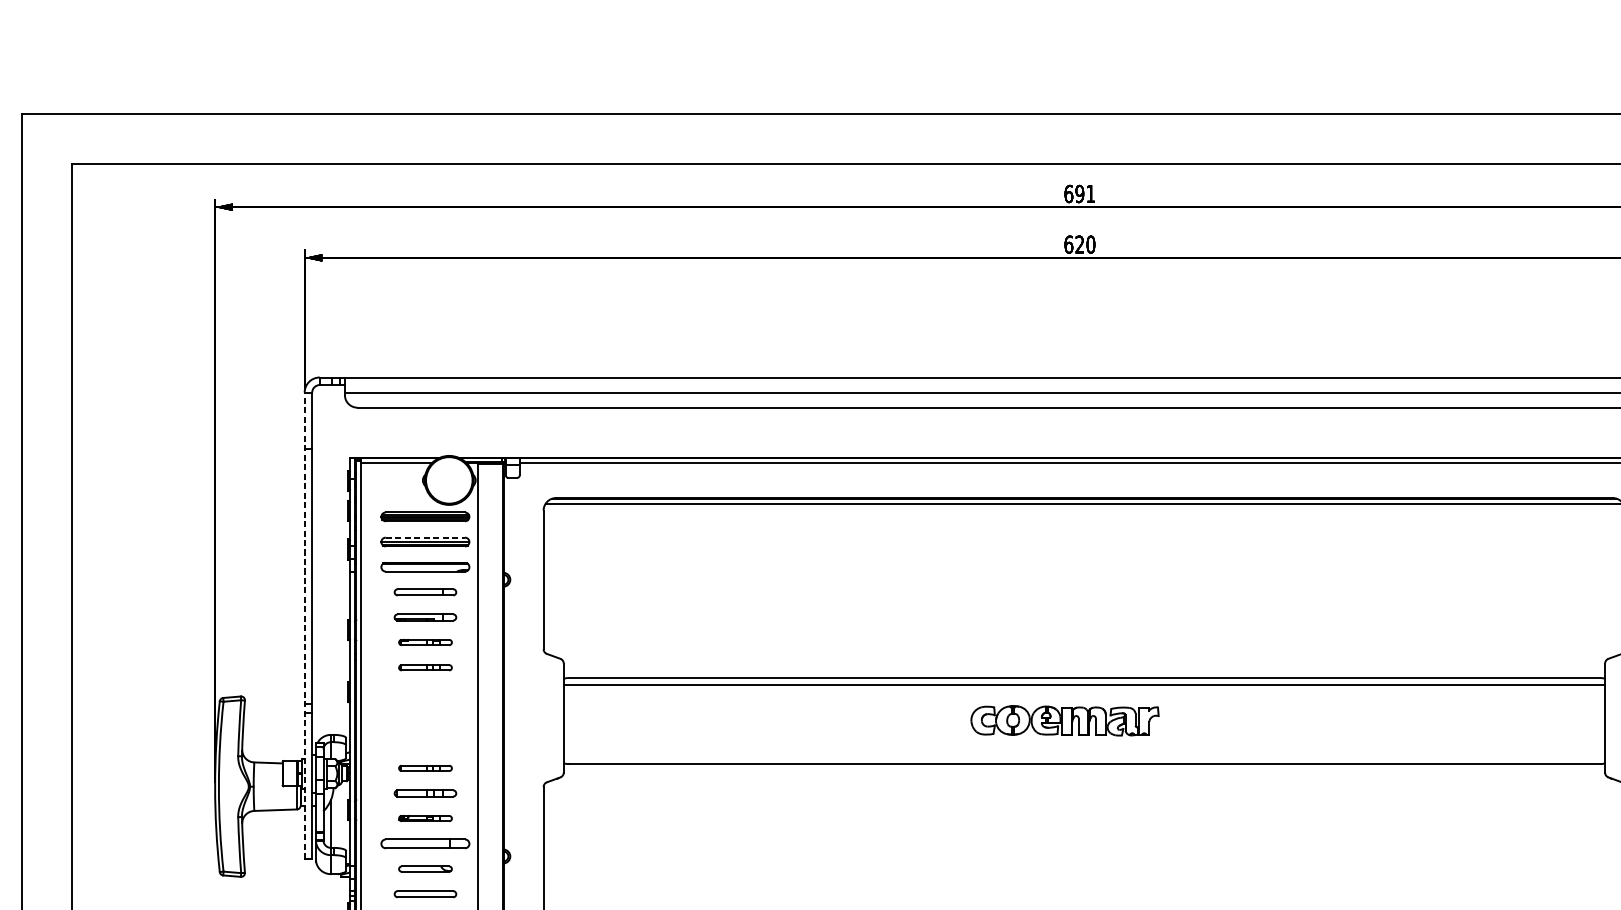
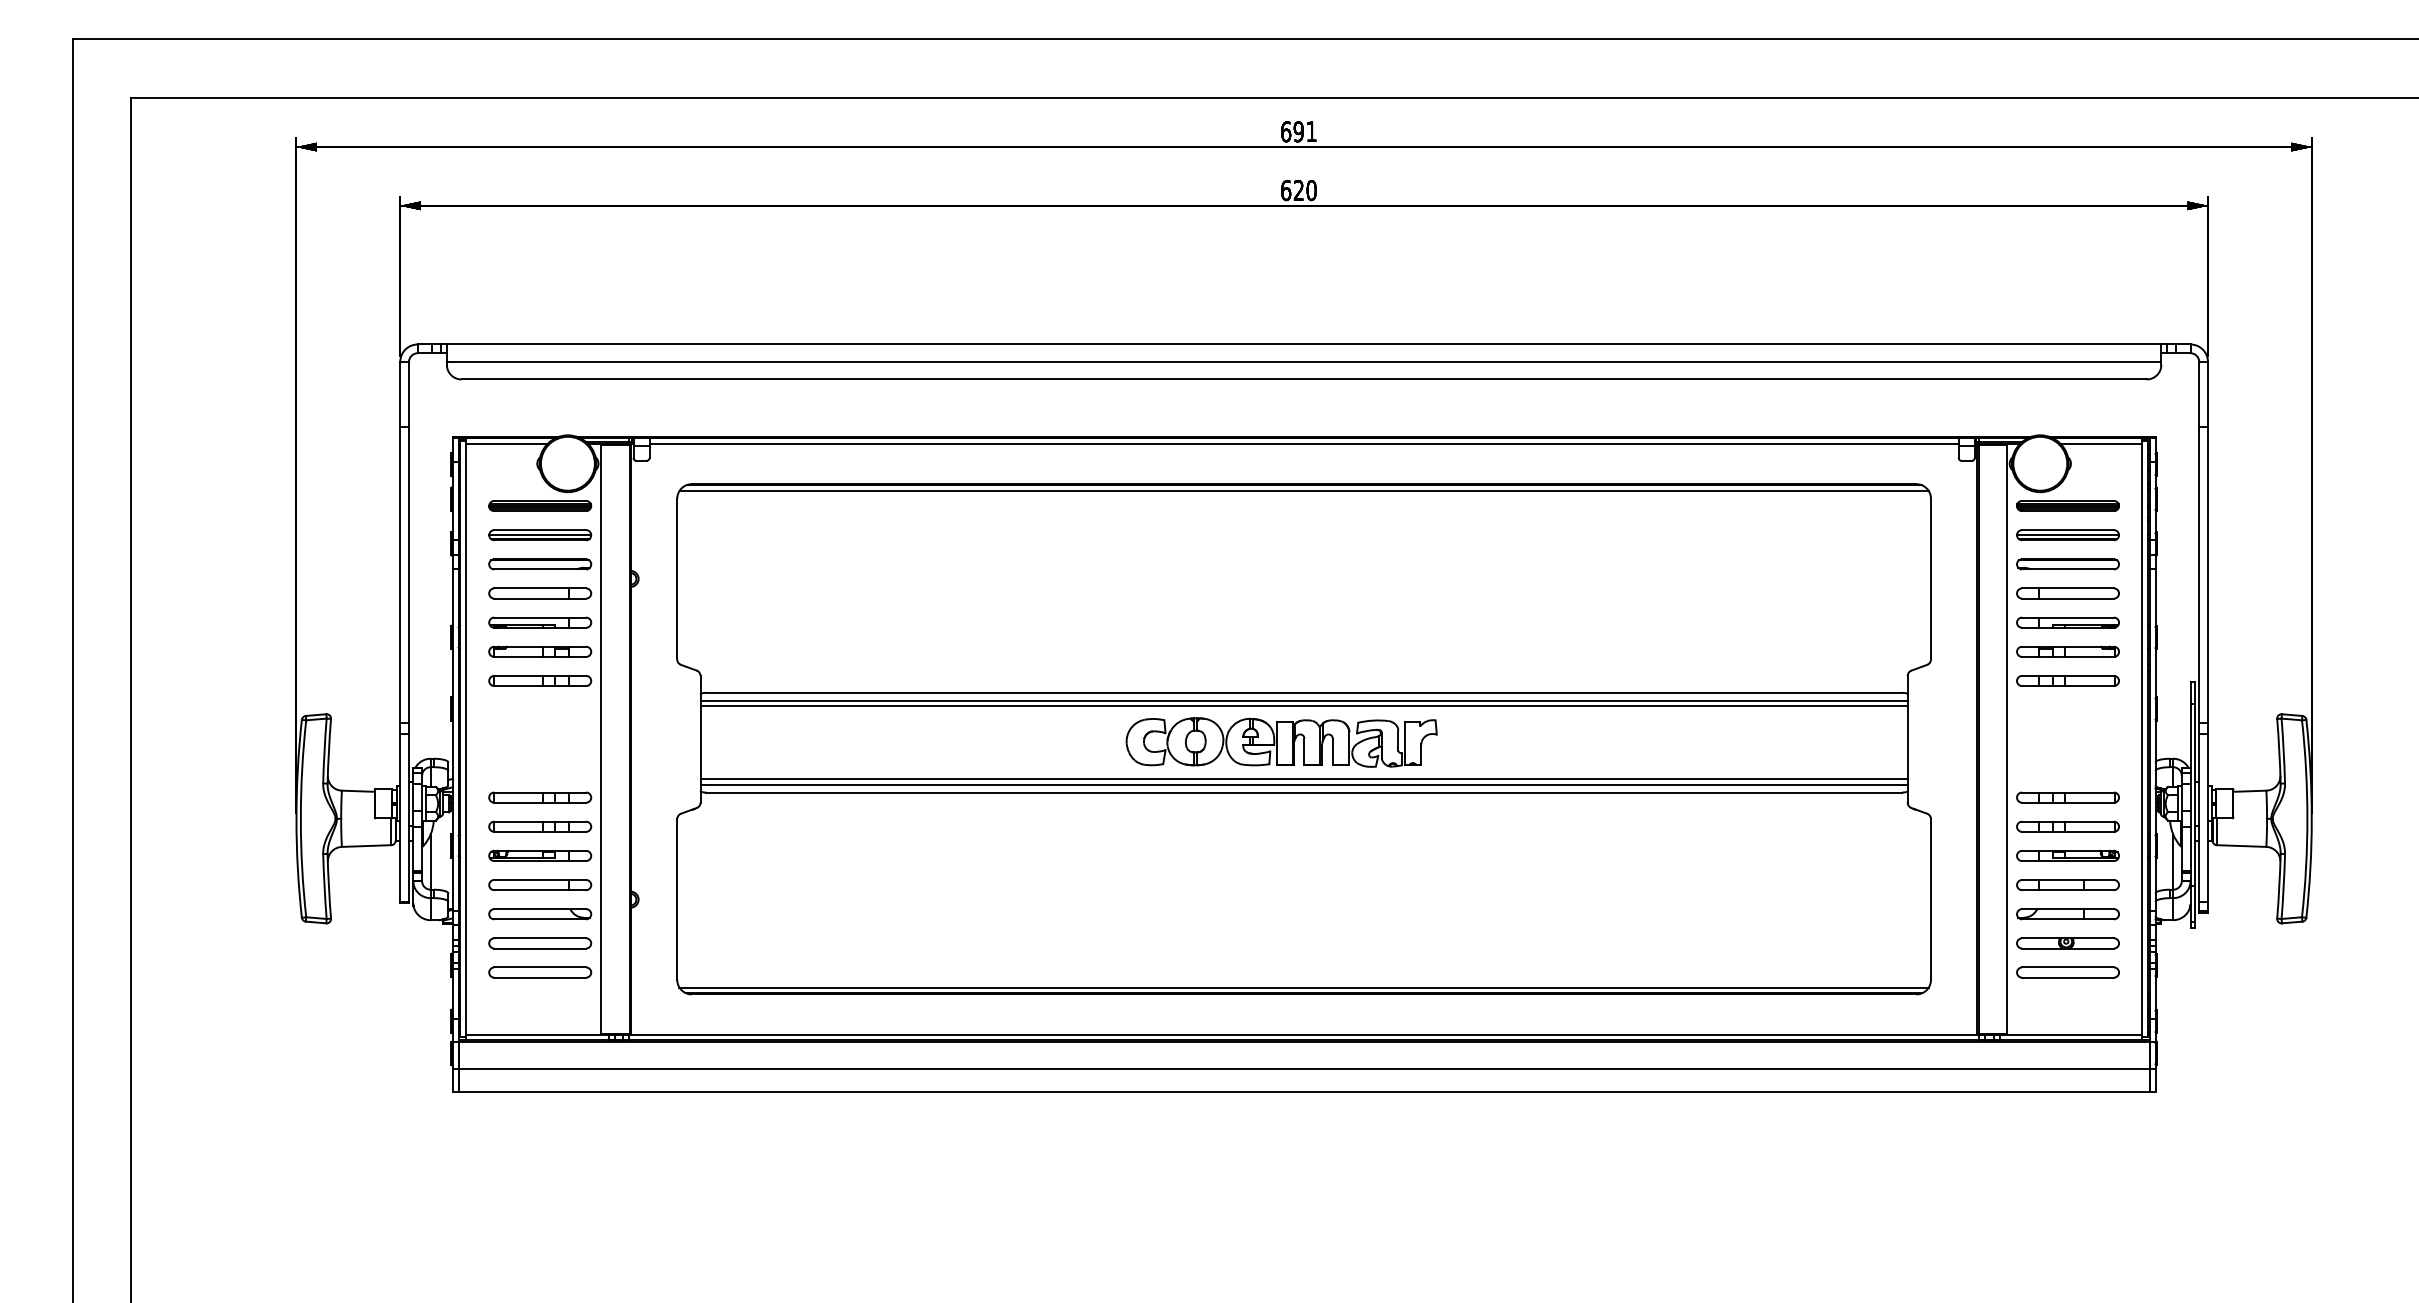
line: (425, 537) -> (540, 530), dashed -> solid
part: (425, 592) -> (540, 593), size x1.43
part: (425, 617) -> (540, 622), size x1.43
line: (304, 625) -> (400, 631), dashed -> solid
part: (425, 642) -> (540, 651), size x1.67
part: (425, 667) -> (540, 680), size x1.67
line: (1083, 689) -> (1303, 706), added
part: (1064, 720) -> (1281, 742), size x1.43
line: (1083, 752) -> (1303, 779), added
line: (1083, 757) -> (1303, 784), added
part: (425, 768) -> (540, 797), size x1.67
part: (425, 793) -> (540, 826), size x1.43
part: (425, 818) -> (540, 855), size x1.67
part: (425, 869) -> (540, 914), size x1.67
part: (425, 894) -> (540, 943), size x1.43

